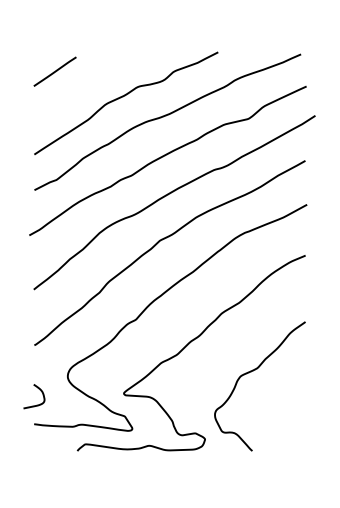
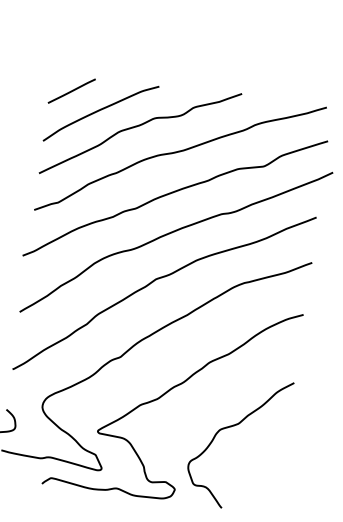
curve: (84, 87) -> (99, 111), added

